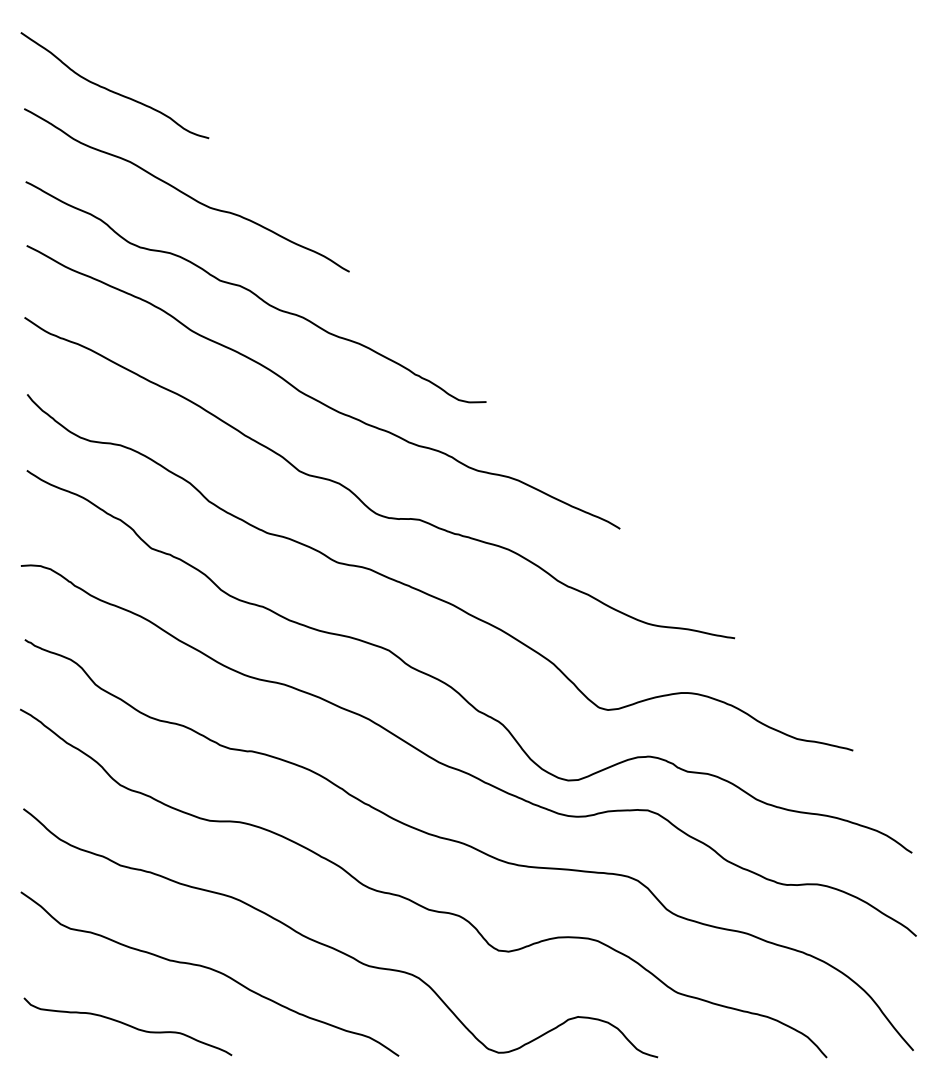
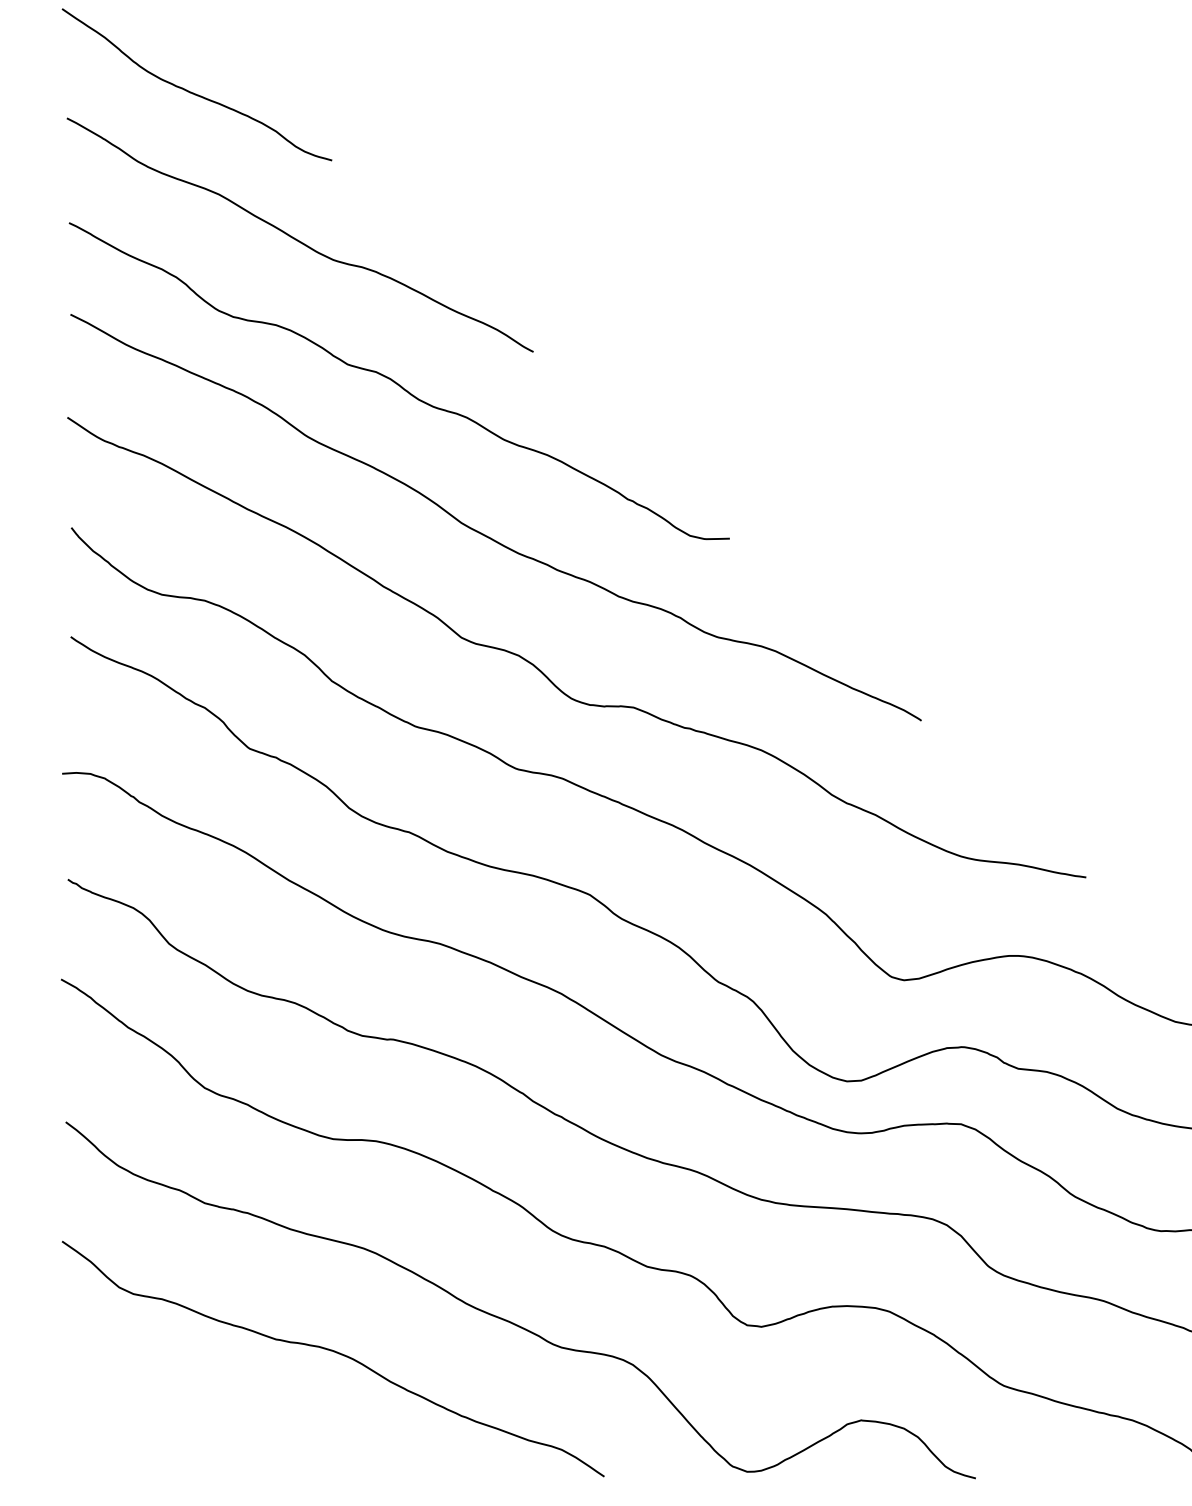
curve: (127, 1025) -> (215, 1432), removed

